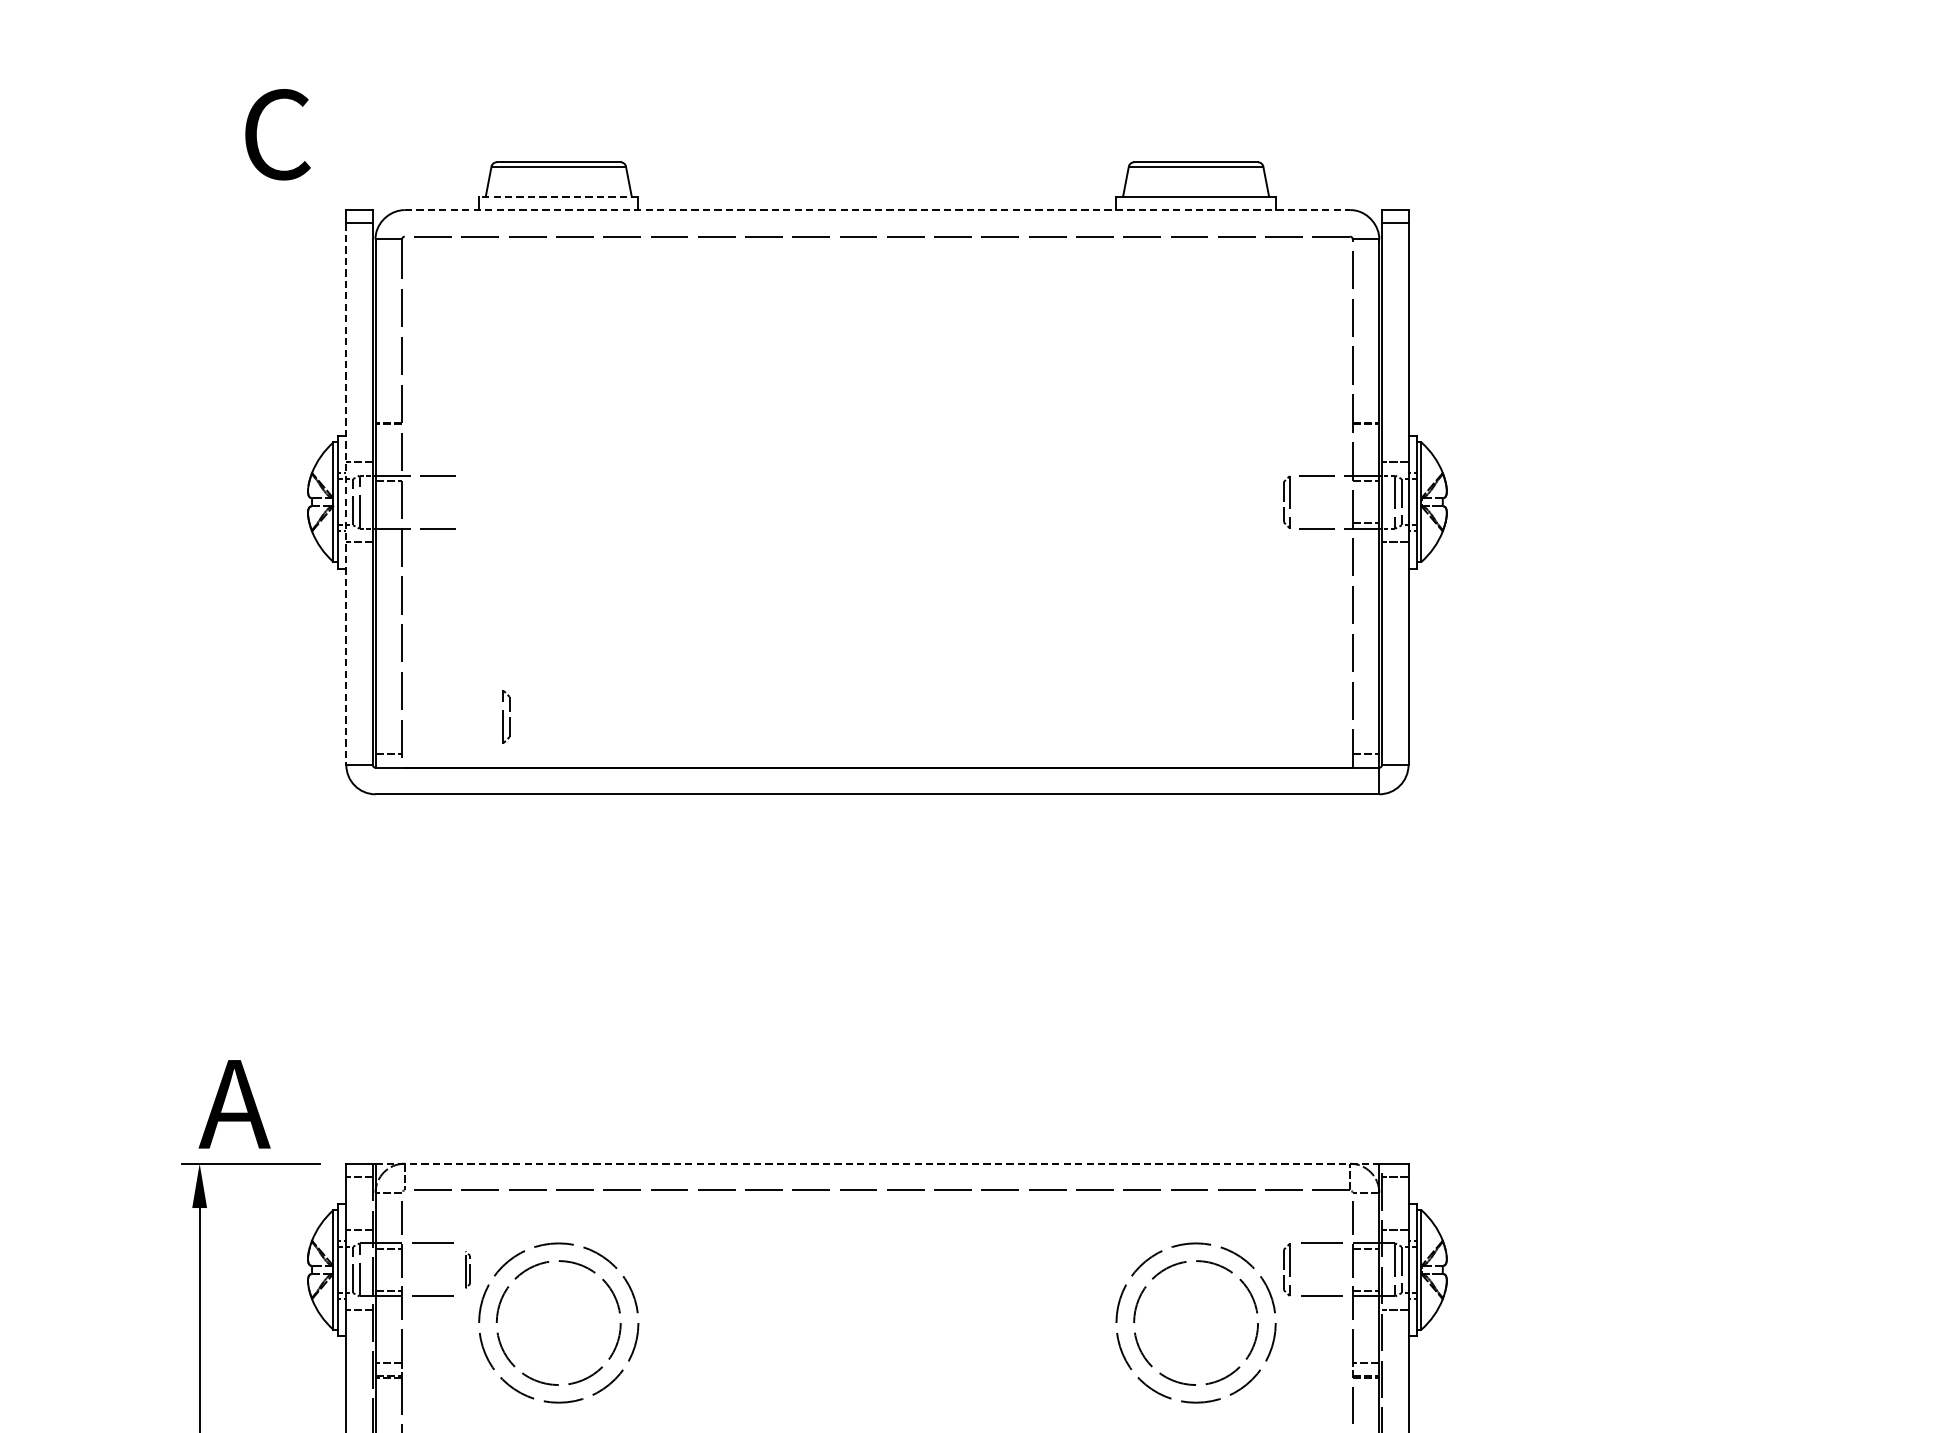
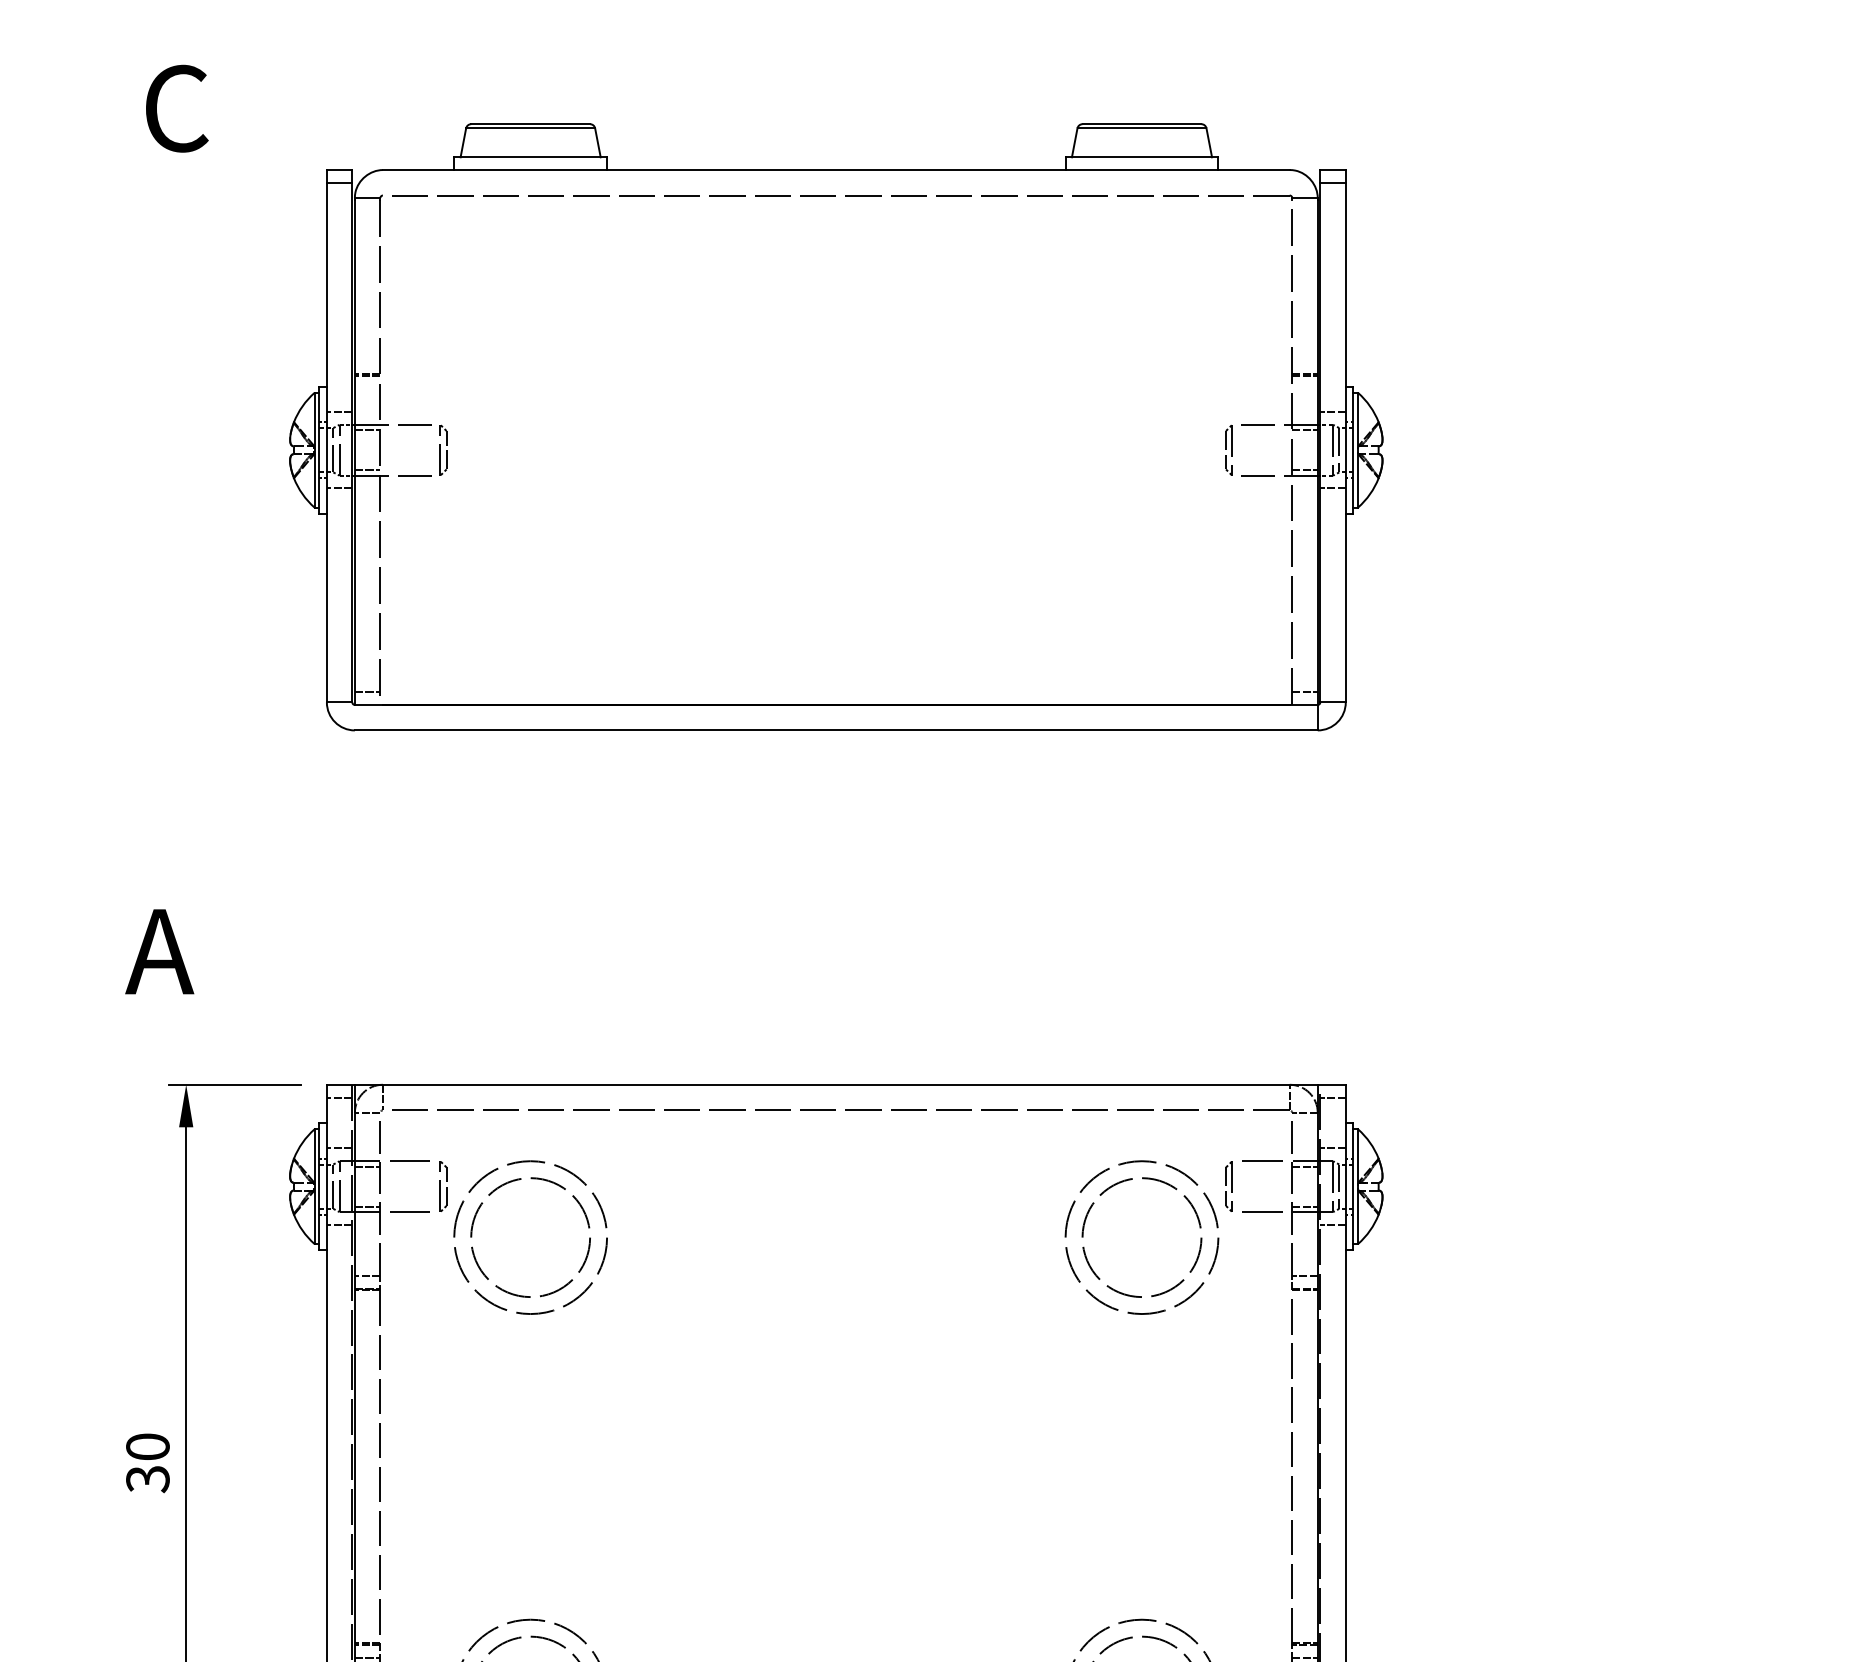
text: (278, 134) -> (177, 108), moved
line: (558, 197) -> (530, 157), dashed -> solid
line: (877, 210) -> (836, 170), dashed -> solid
line: (345, 494) -> (326, 442), dashed -> solid
line: (388, 523) -> (367, 470), added
part: (506, 716) -> (443, 449), moved
text: (234, 1103) -> (159, 951), moved
line: (877, 1163) -> (836, 1084), dashed -> solid
part: (467, 1269) -> (443, 1186), size x1.43

